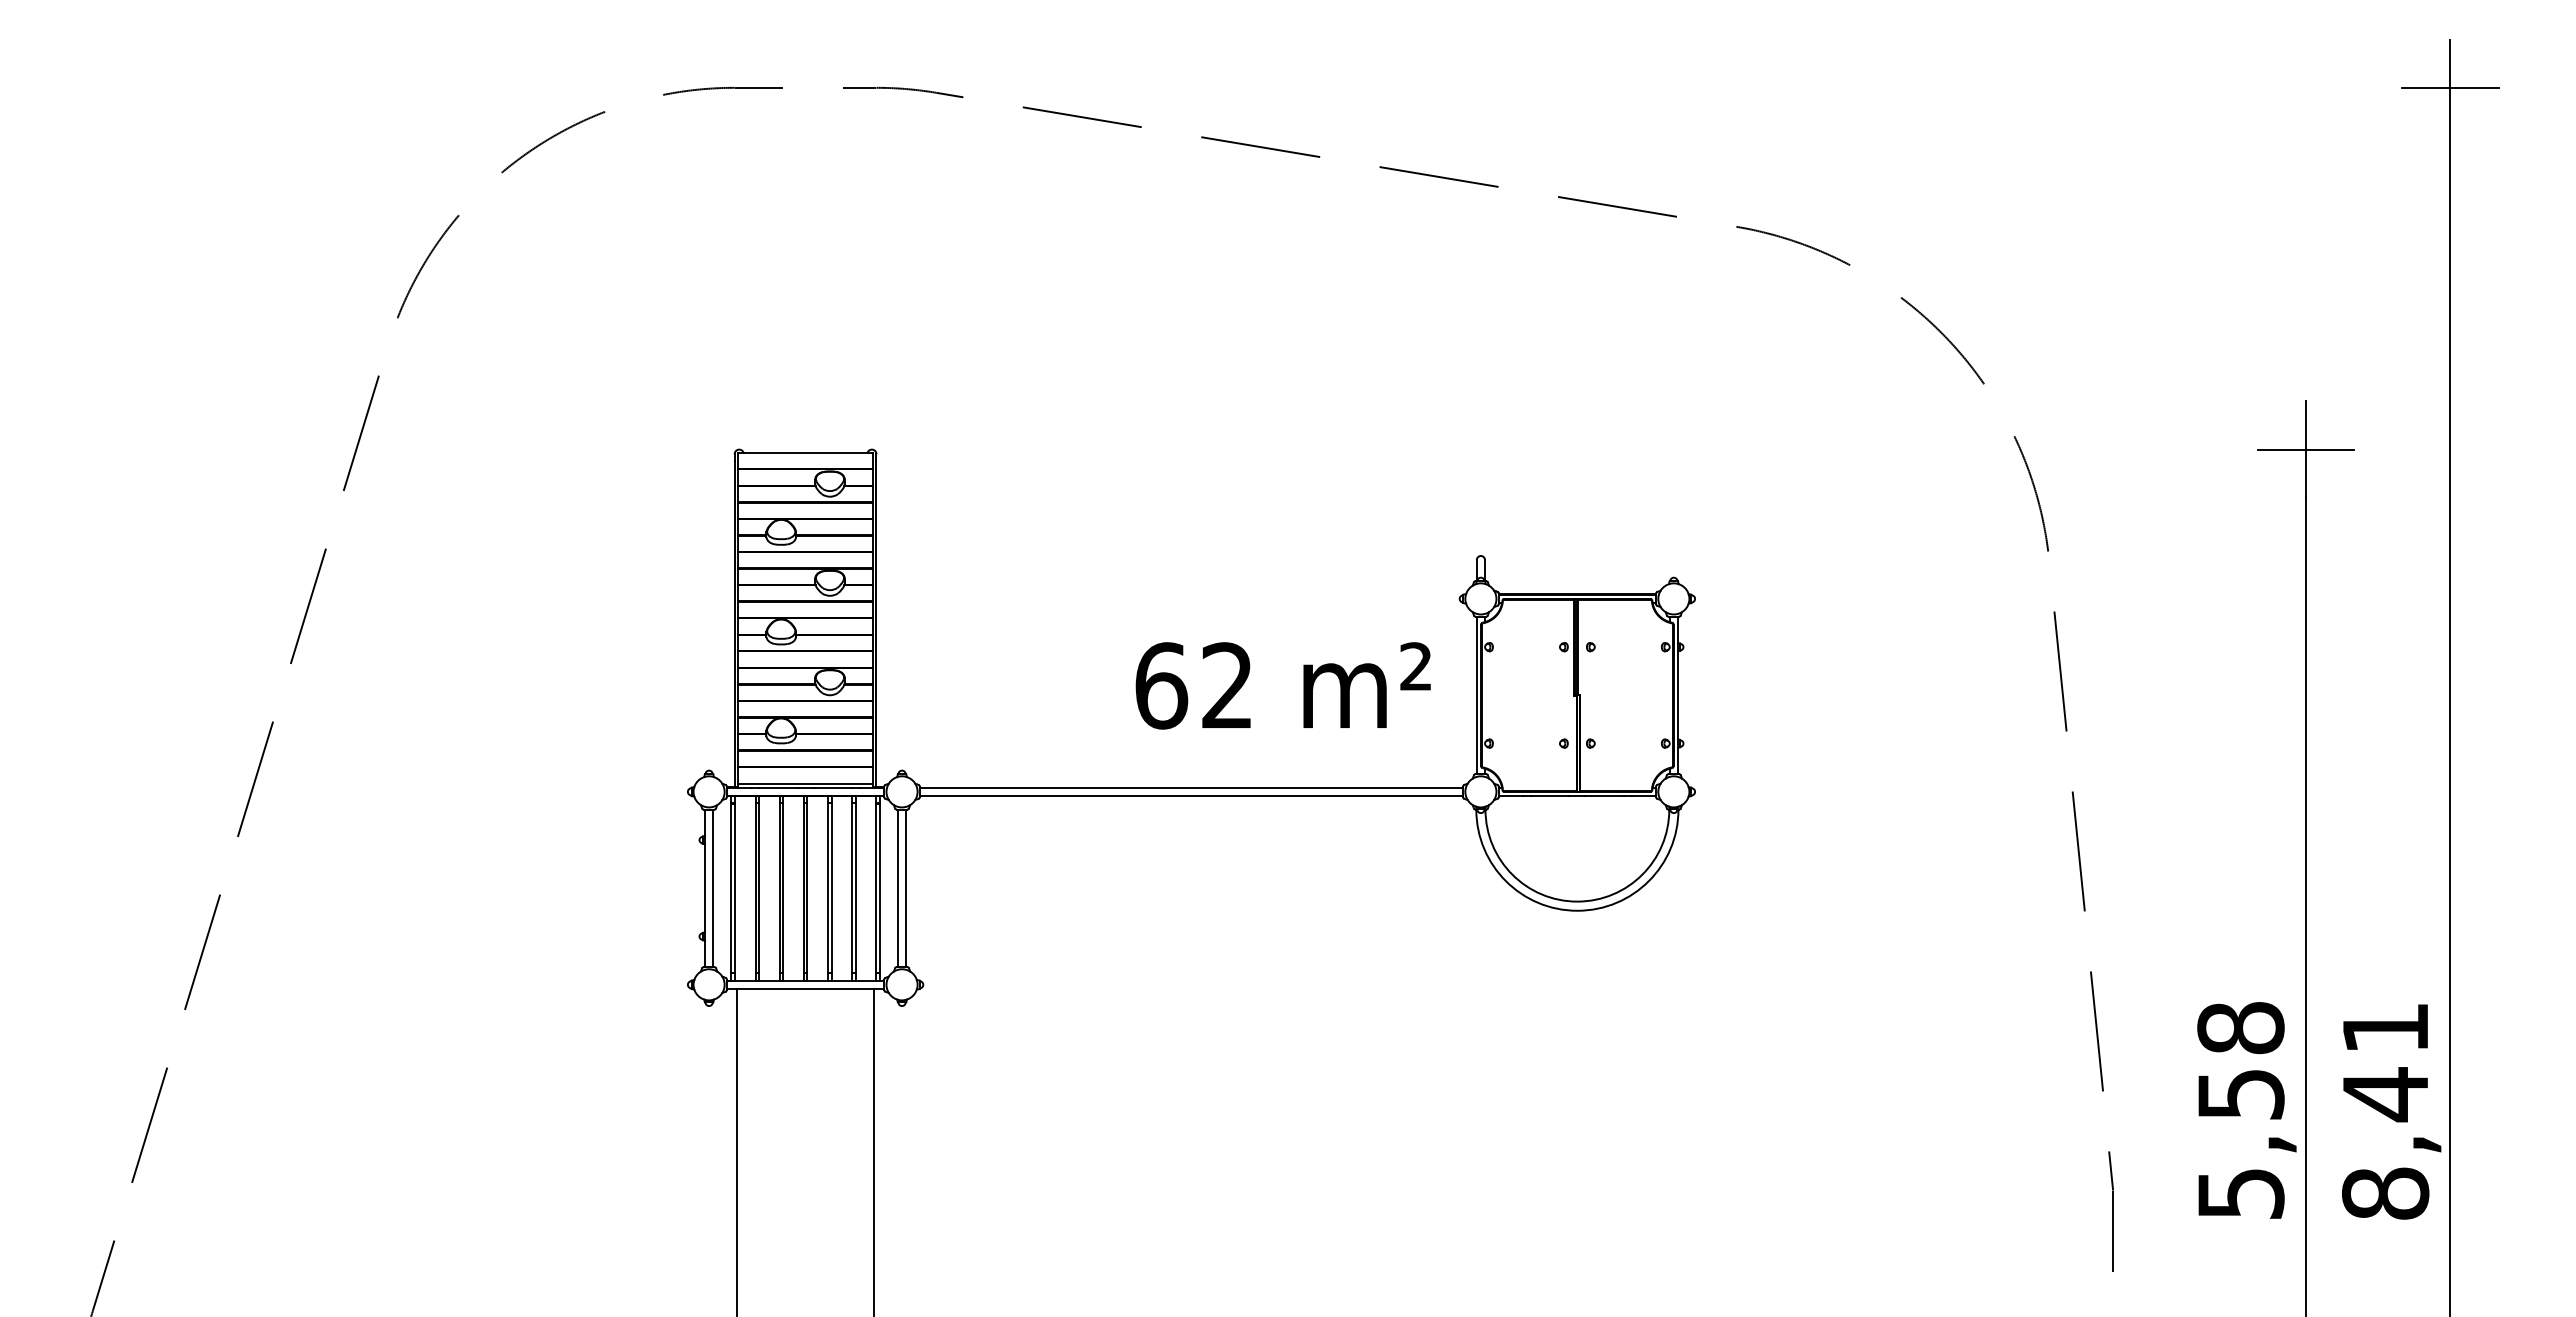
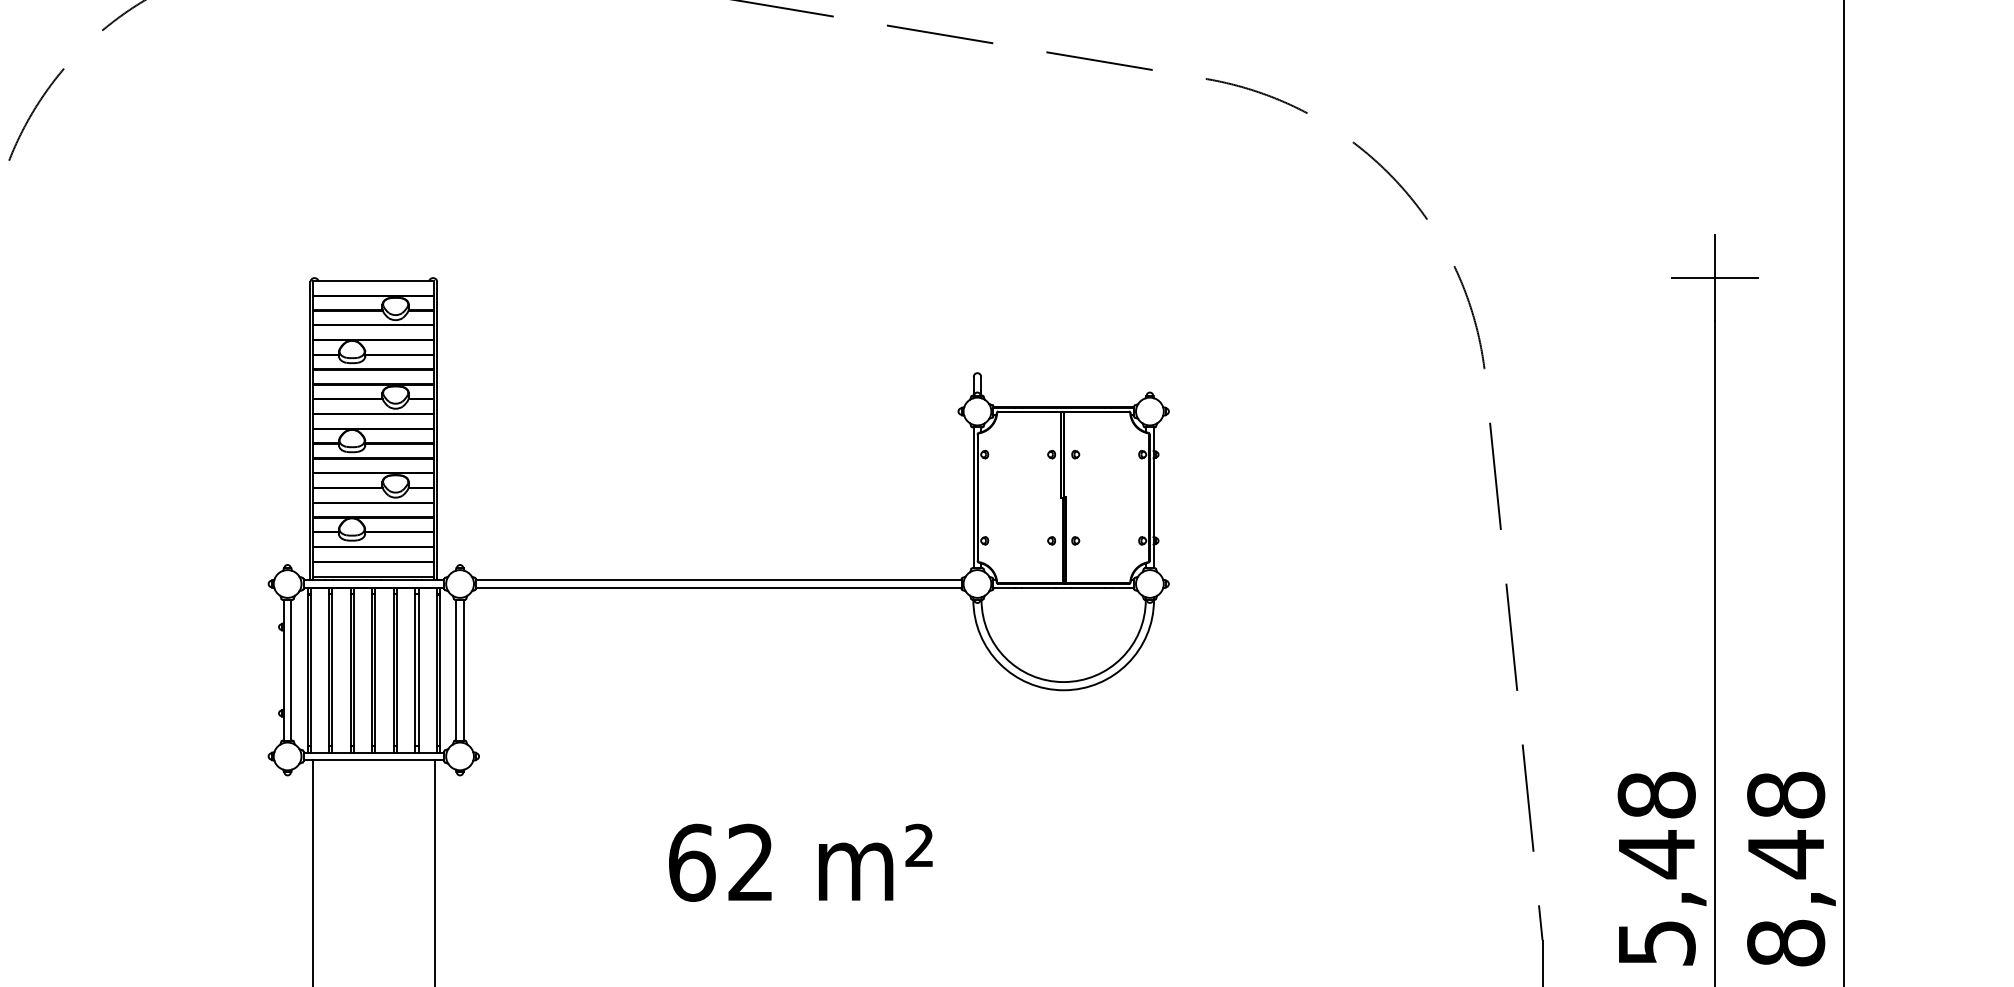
text: (1282, 685) -> (800, 862), moved
text: (2385, 1028) -> (1785, 795), 8,41 -> 8,48
text: (2241, 1094) -> (1657, 854), 5,58 -> 5,48

